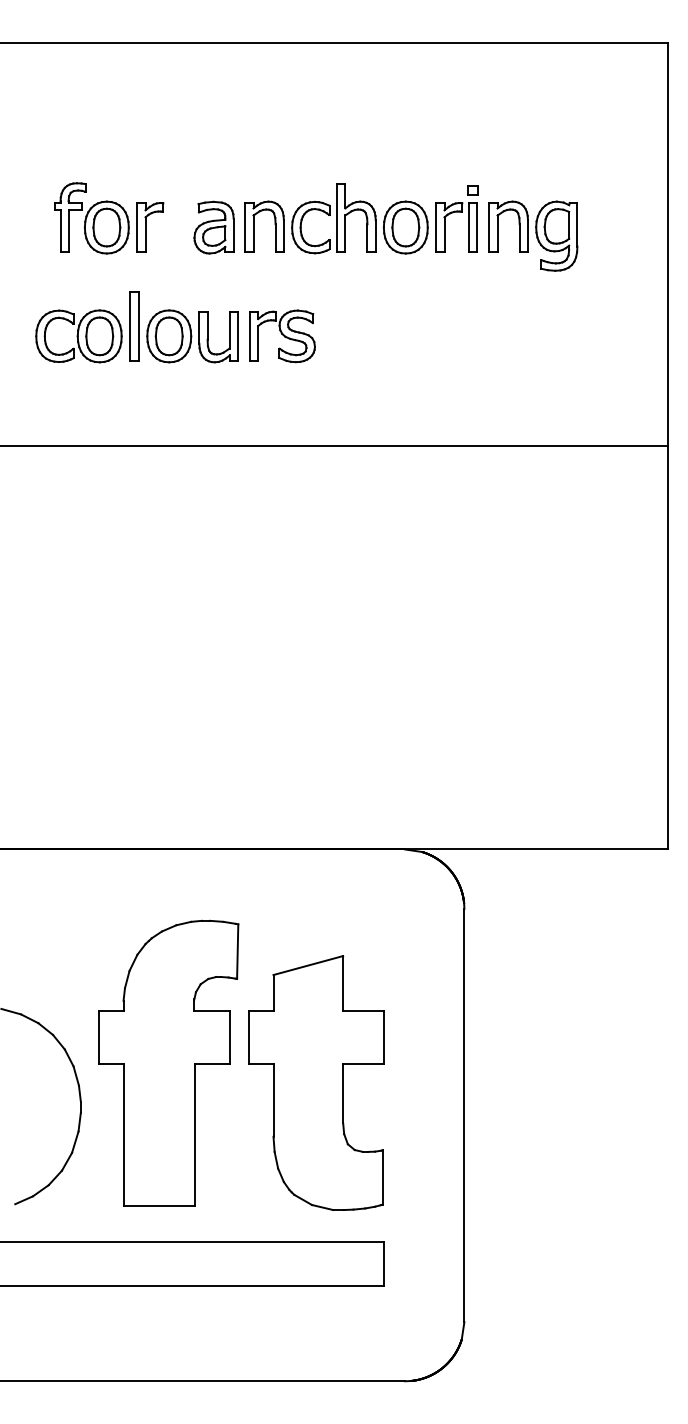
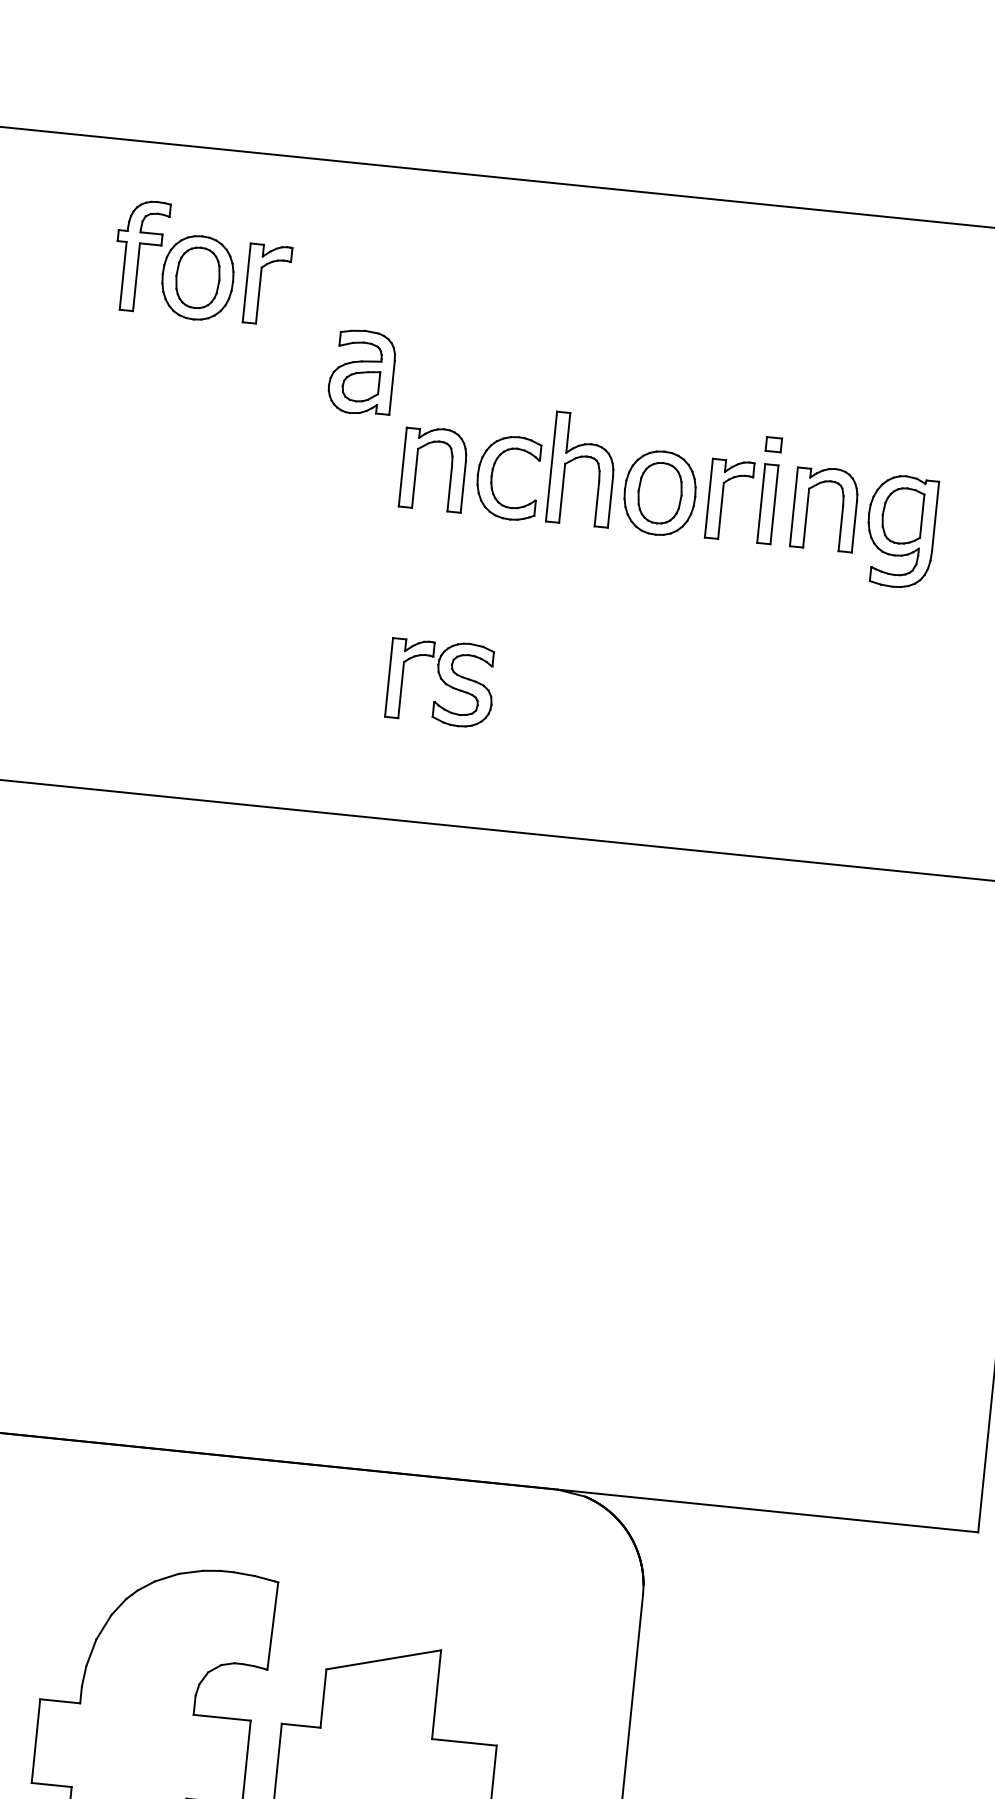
part: (109, 218) -> (203, 263), moved
part: (213, 227) -> (361, 372), moved
part: (136, 327) -> (212, 609), removed
part: (282, 336) -> (441, 682), moved

